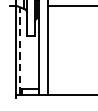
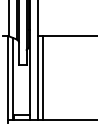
line: (20, 50) -> (12, 78), dashed -> solid
line: (51, 50) -> (42, 78), added

